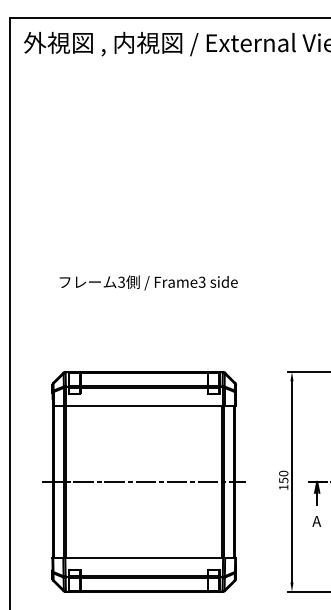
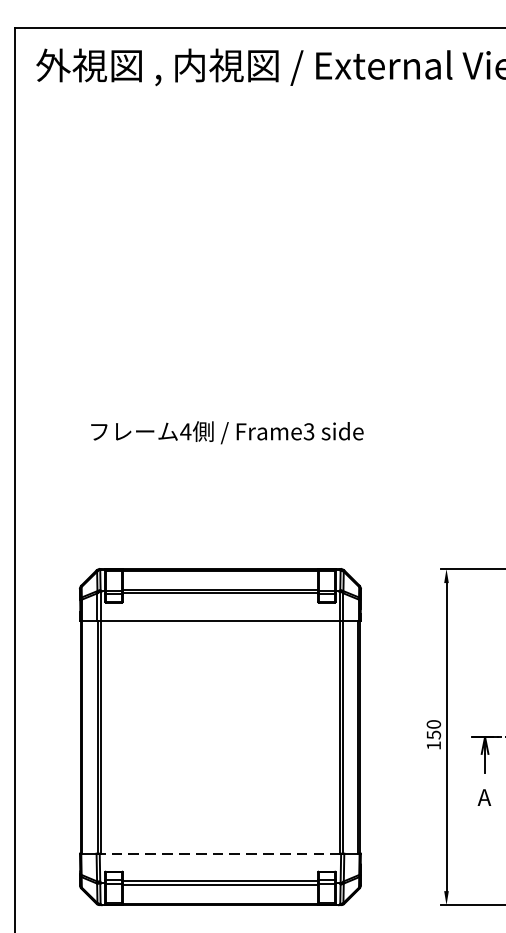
text: (121, 281) -> (185, 430), 3 -> 4
line: (144, 481) -> (220, 736), removed
line: (144, 558) -> (220, 854), solid -> dashed

